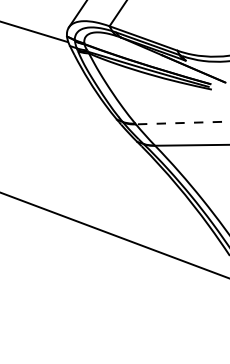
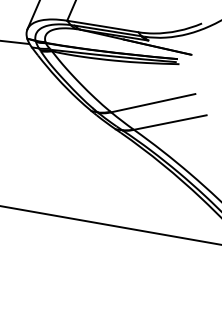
line: (178, 123) -> (152, 103), dashed -> solid

